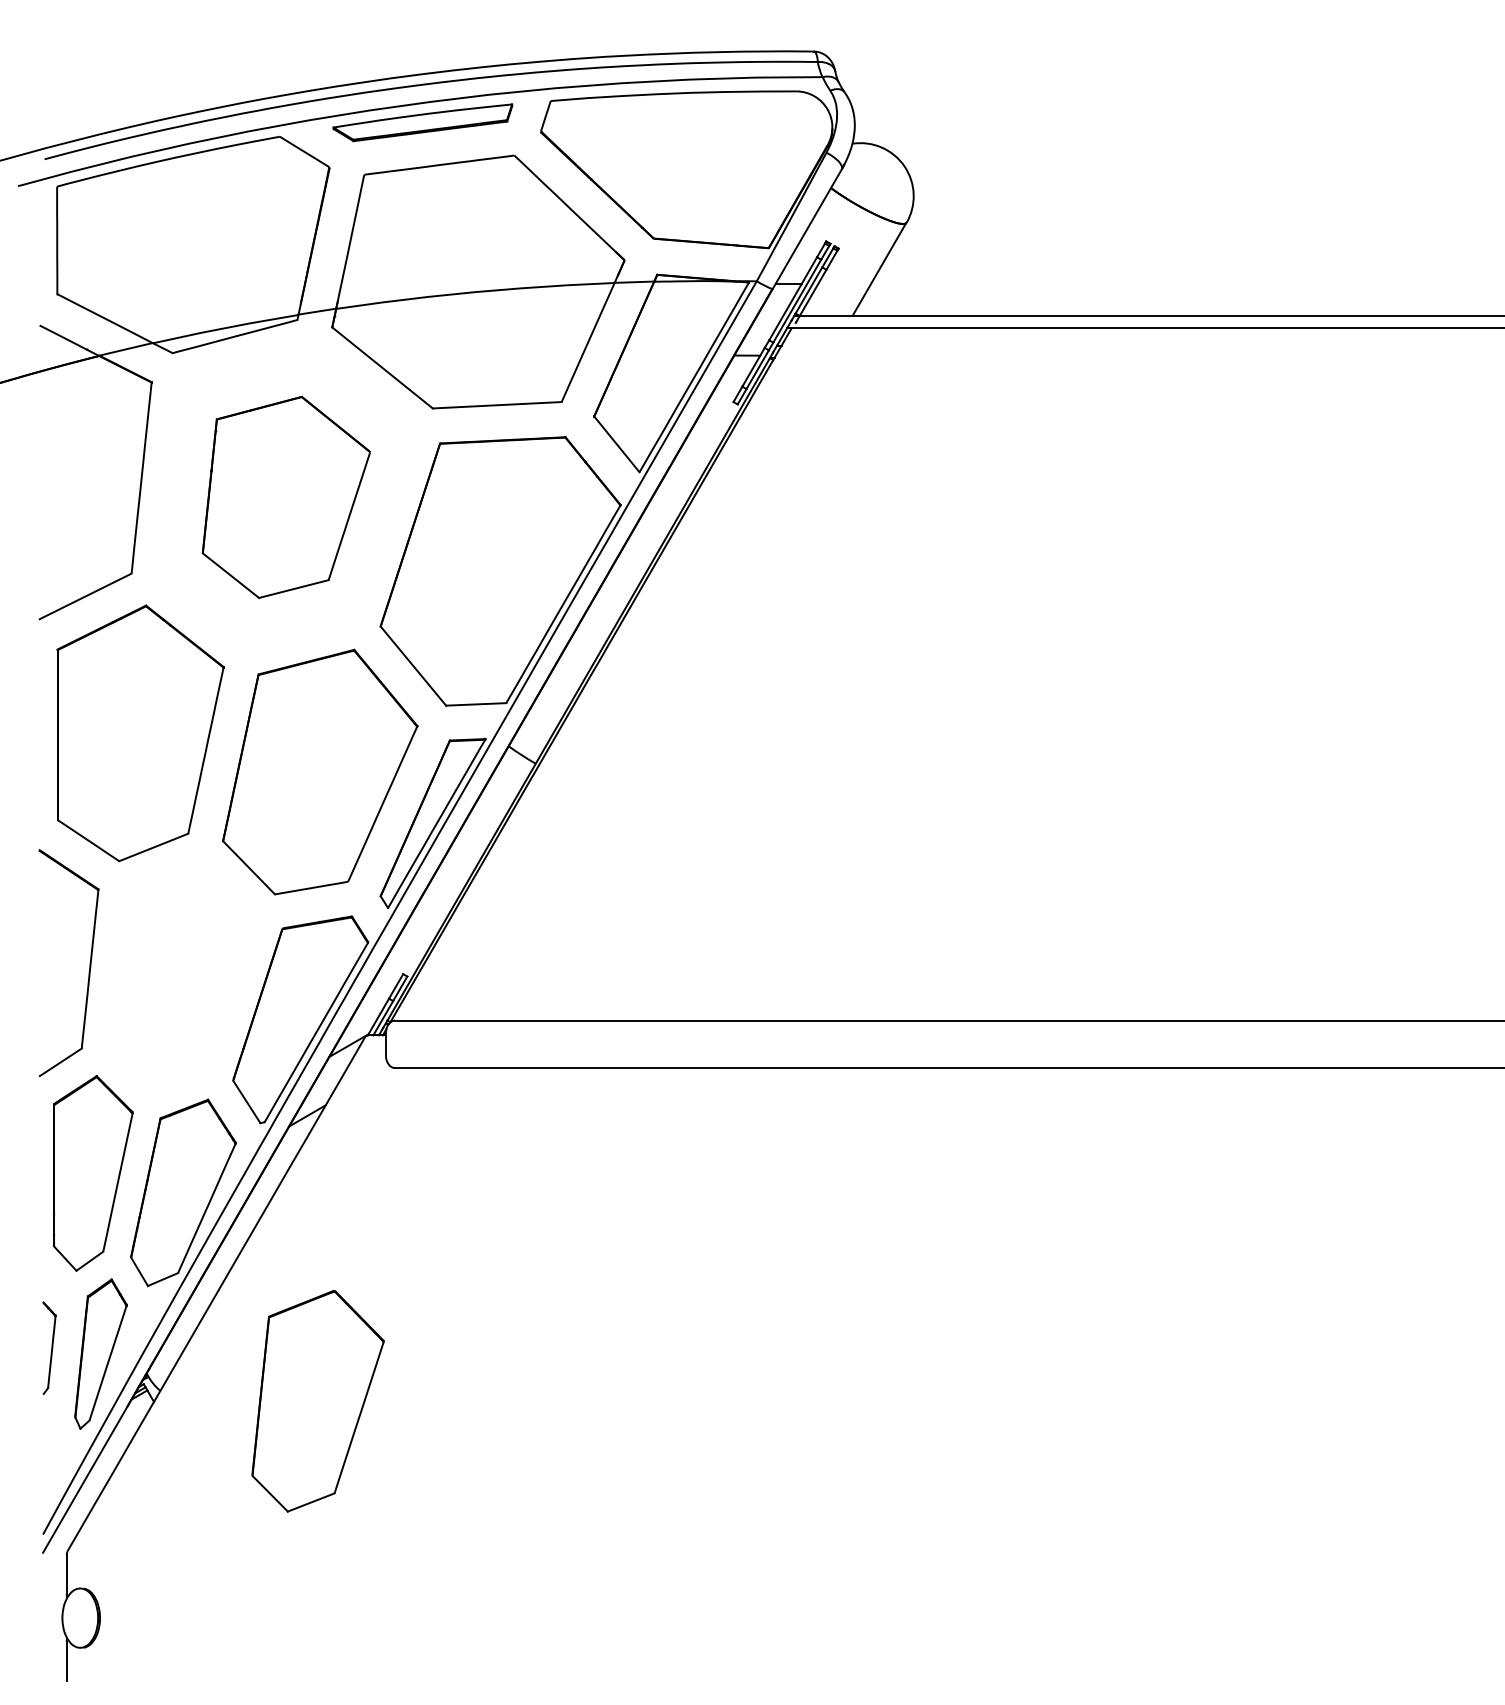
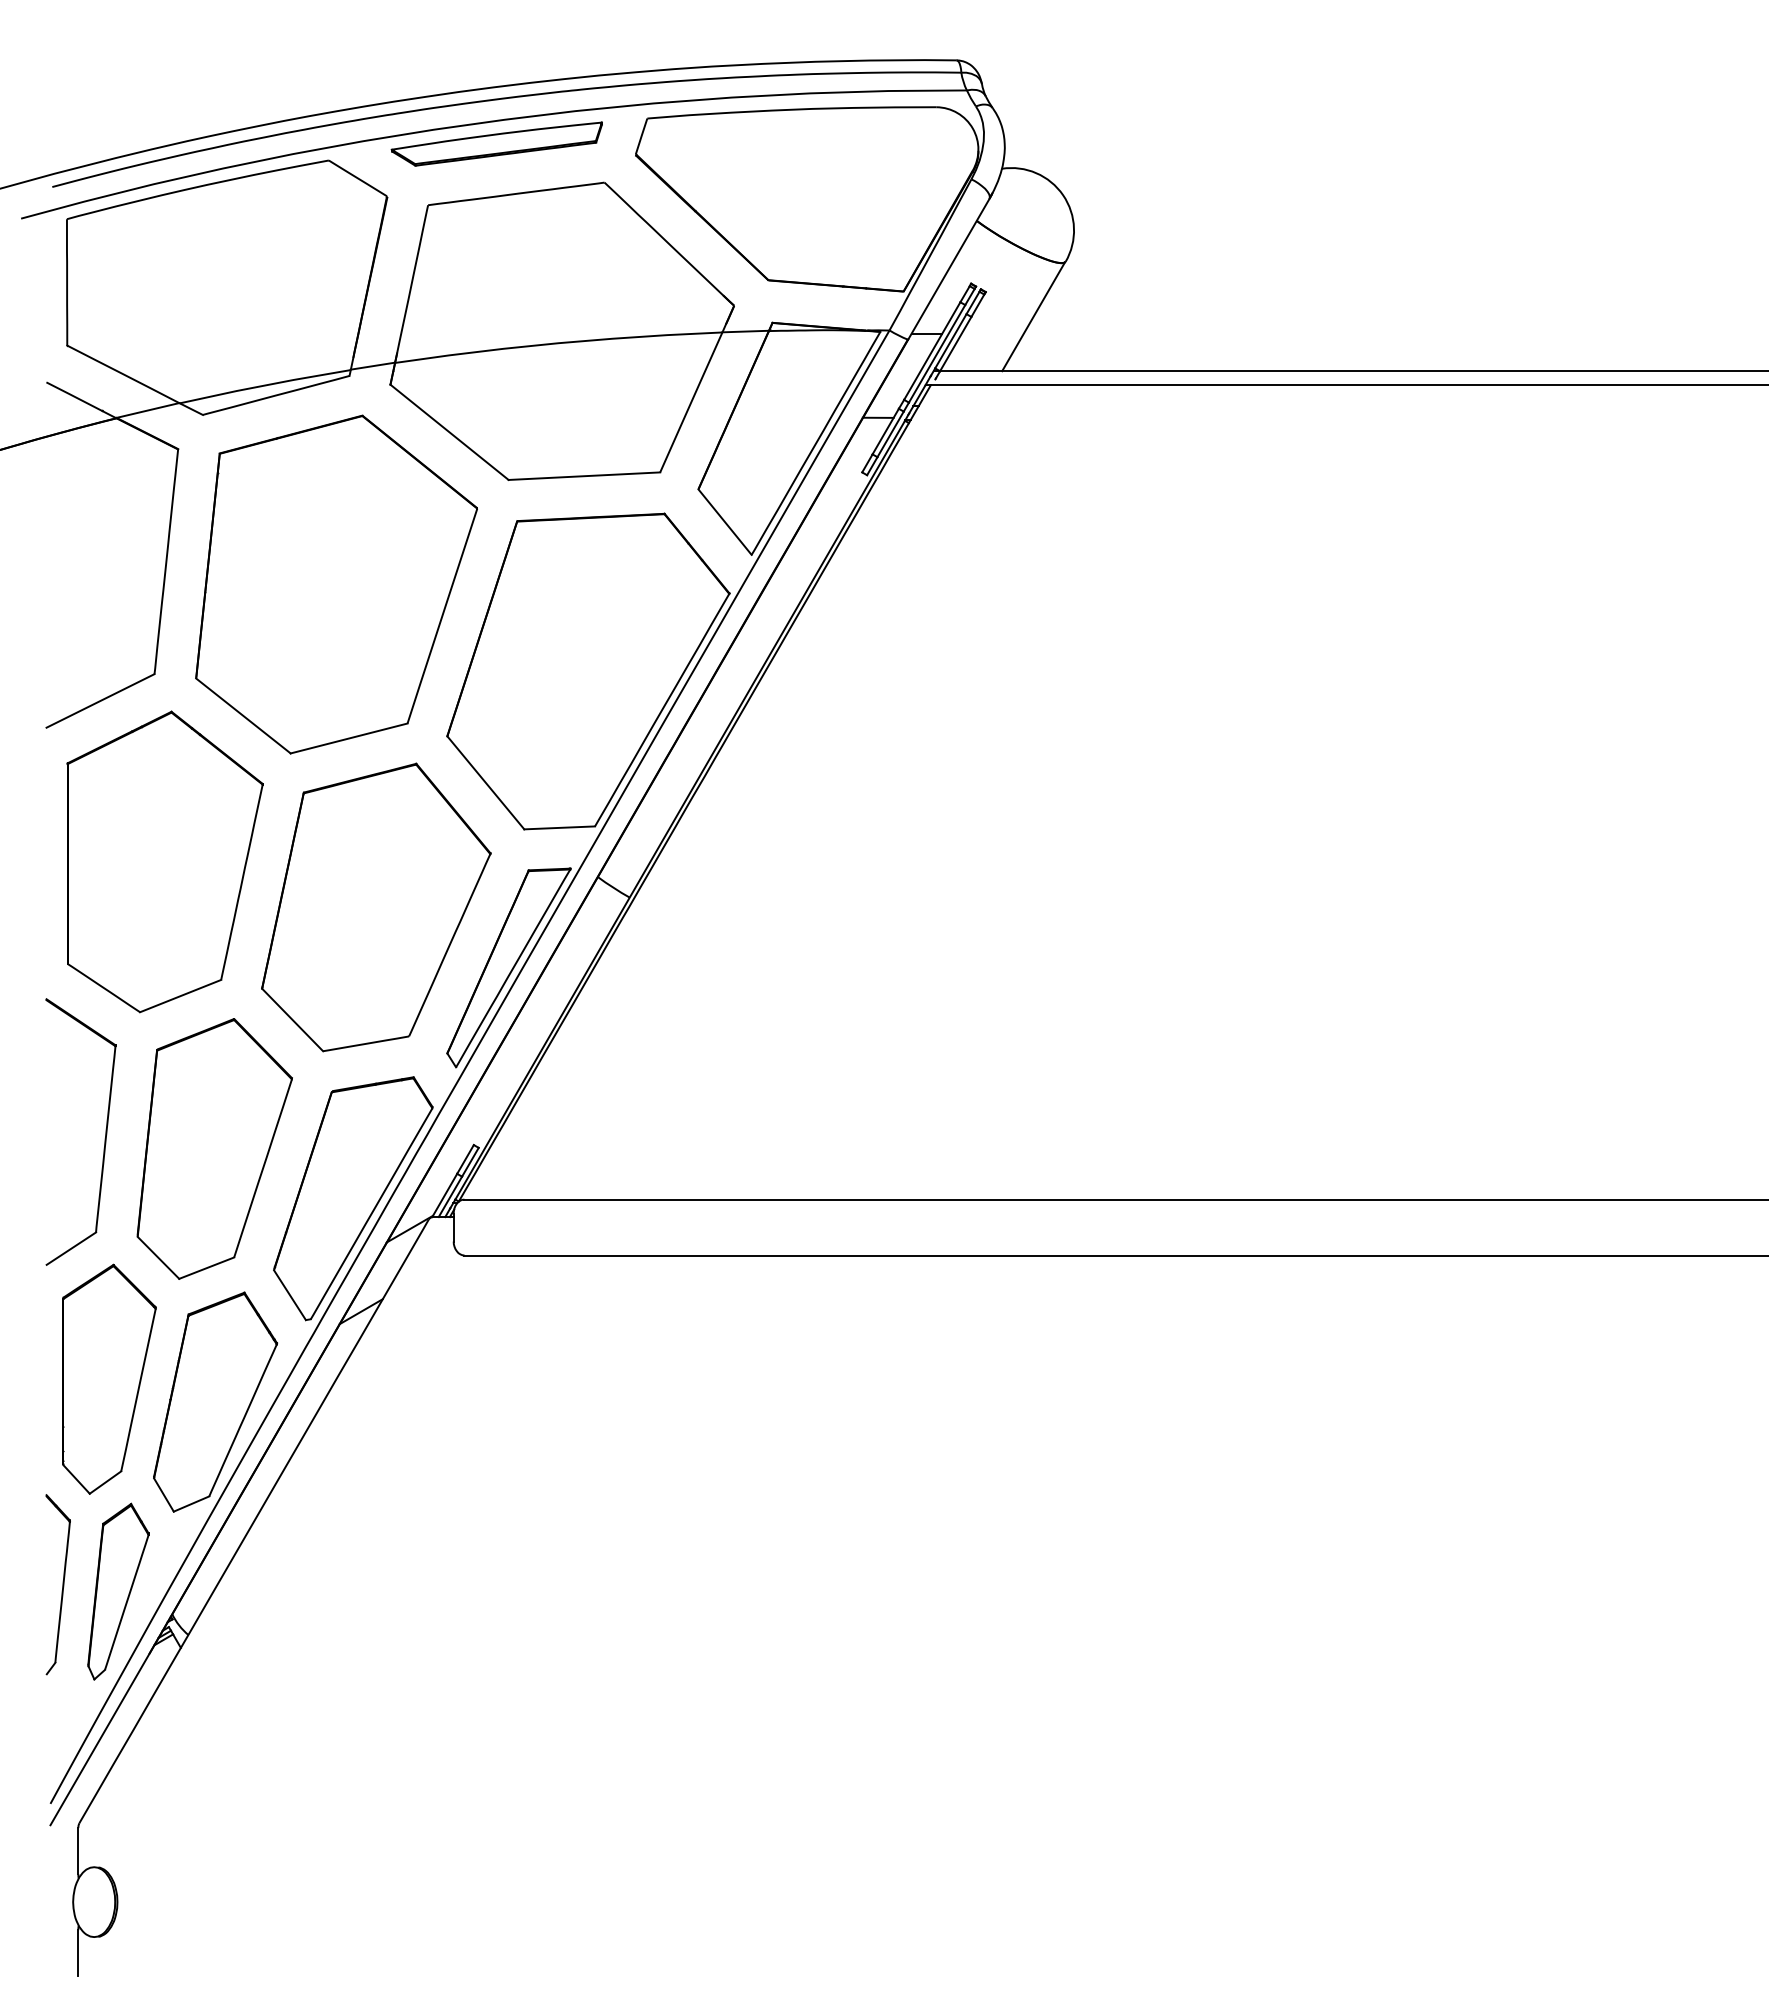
part: (286, 497) -> (336, 584), size x1.43
part: (49, 1347) -> (57, 1584), size x1.67
part: (317, 1400) -> (214, 1148), moved

